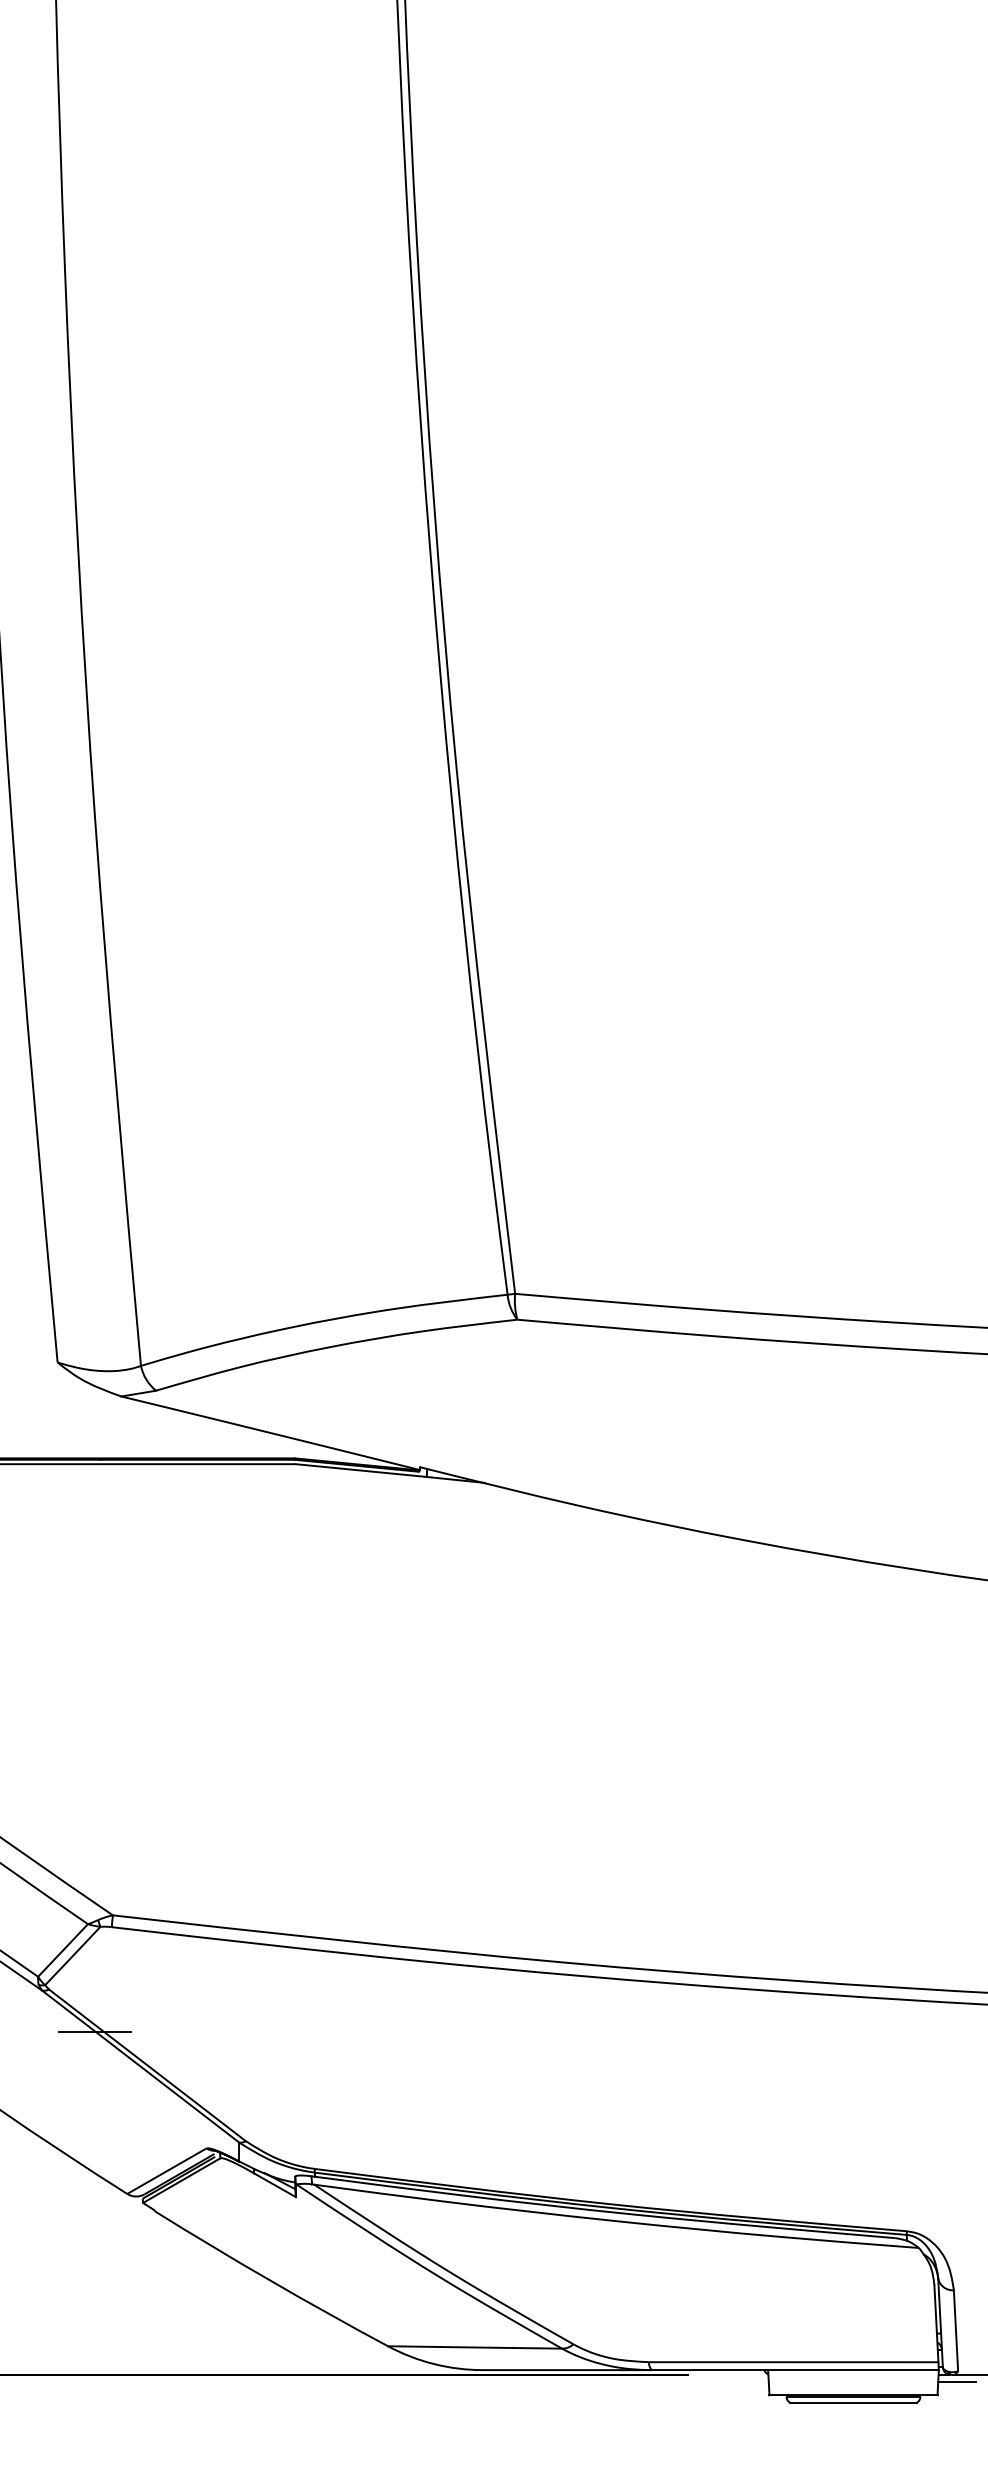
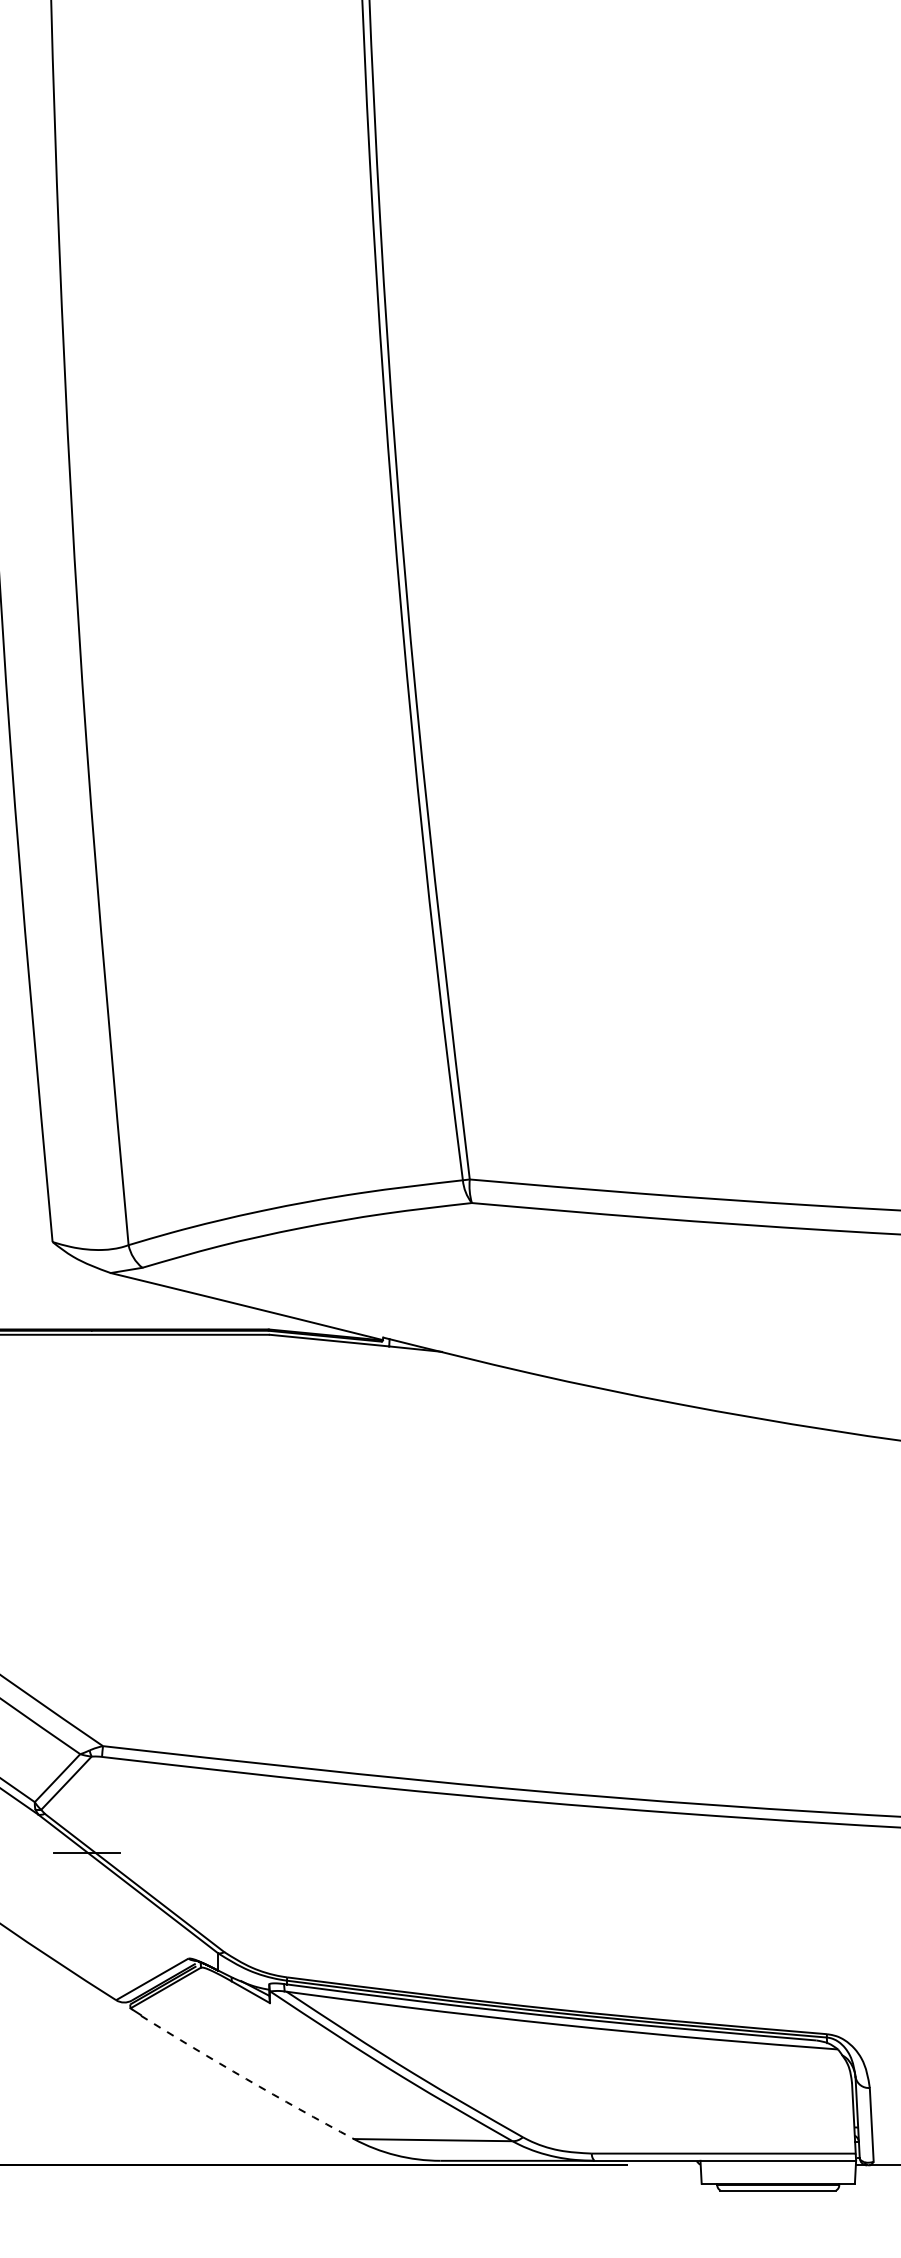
arc: (270, 2280) -> (246, 2079), solid -> dashed
line: (957, 2381) -> (873, 2171), removed

